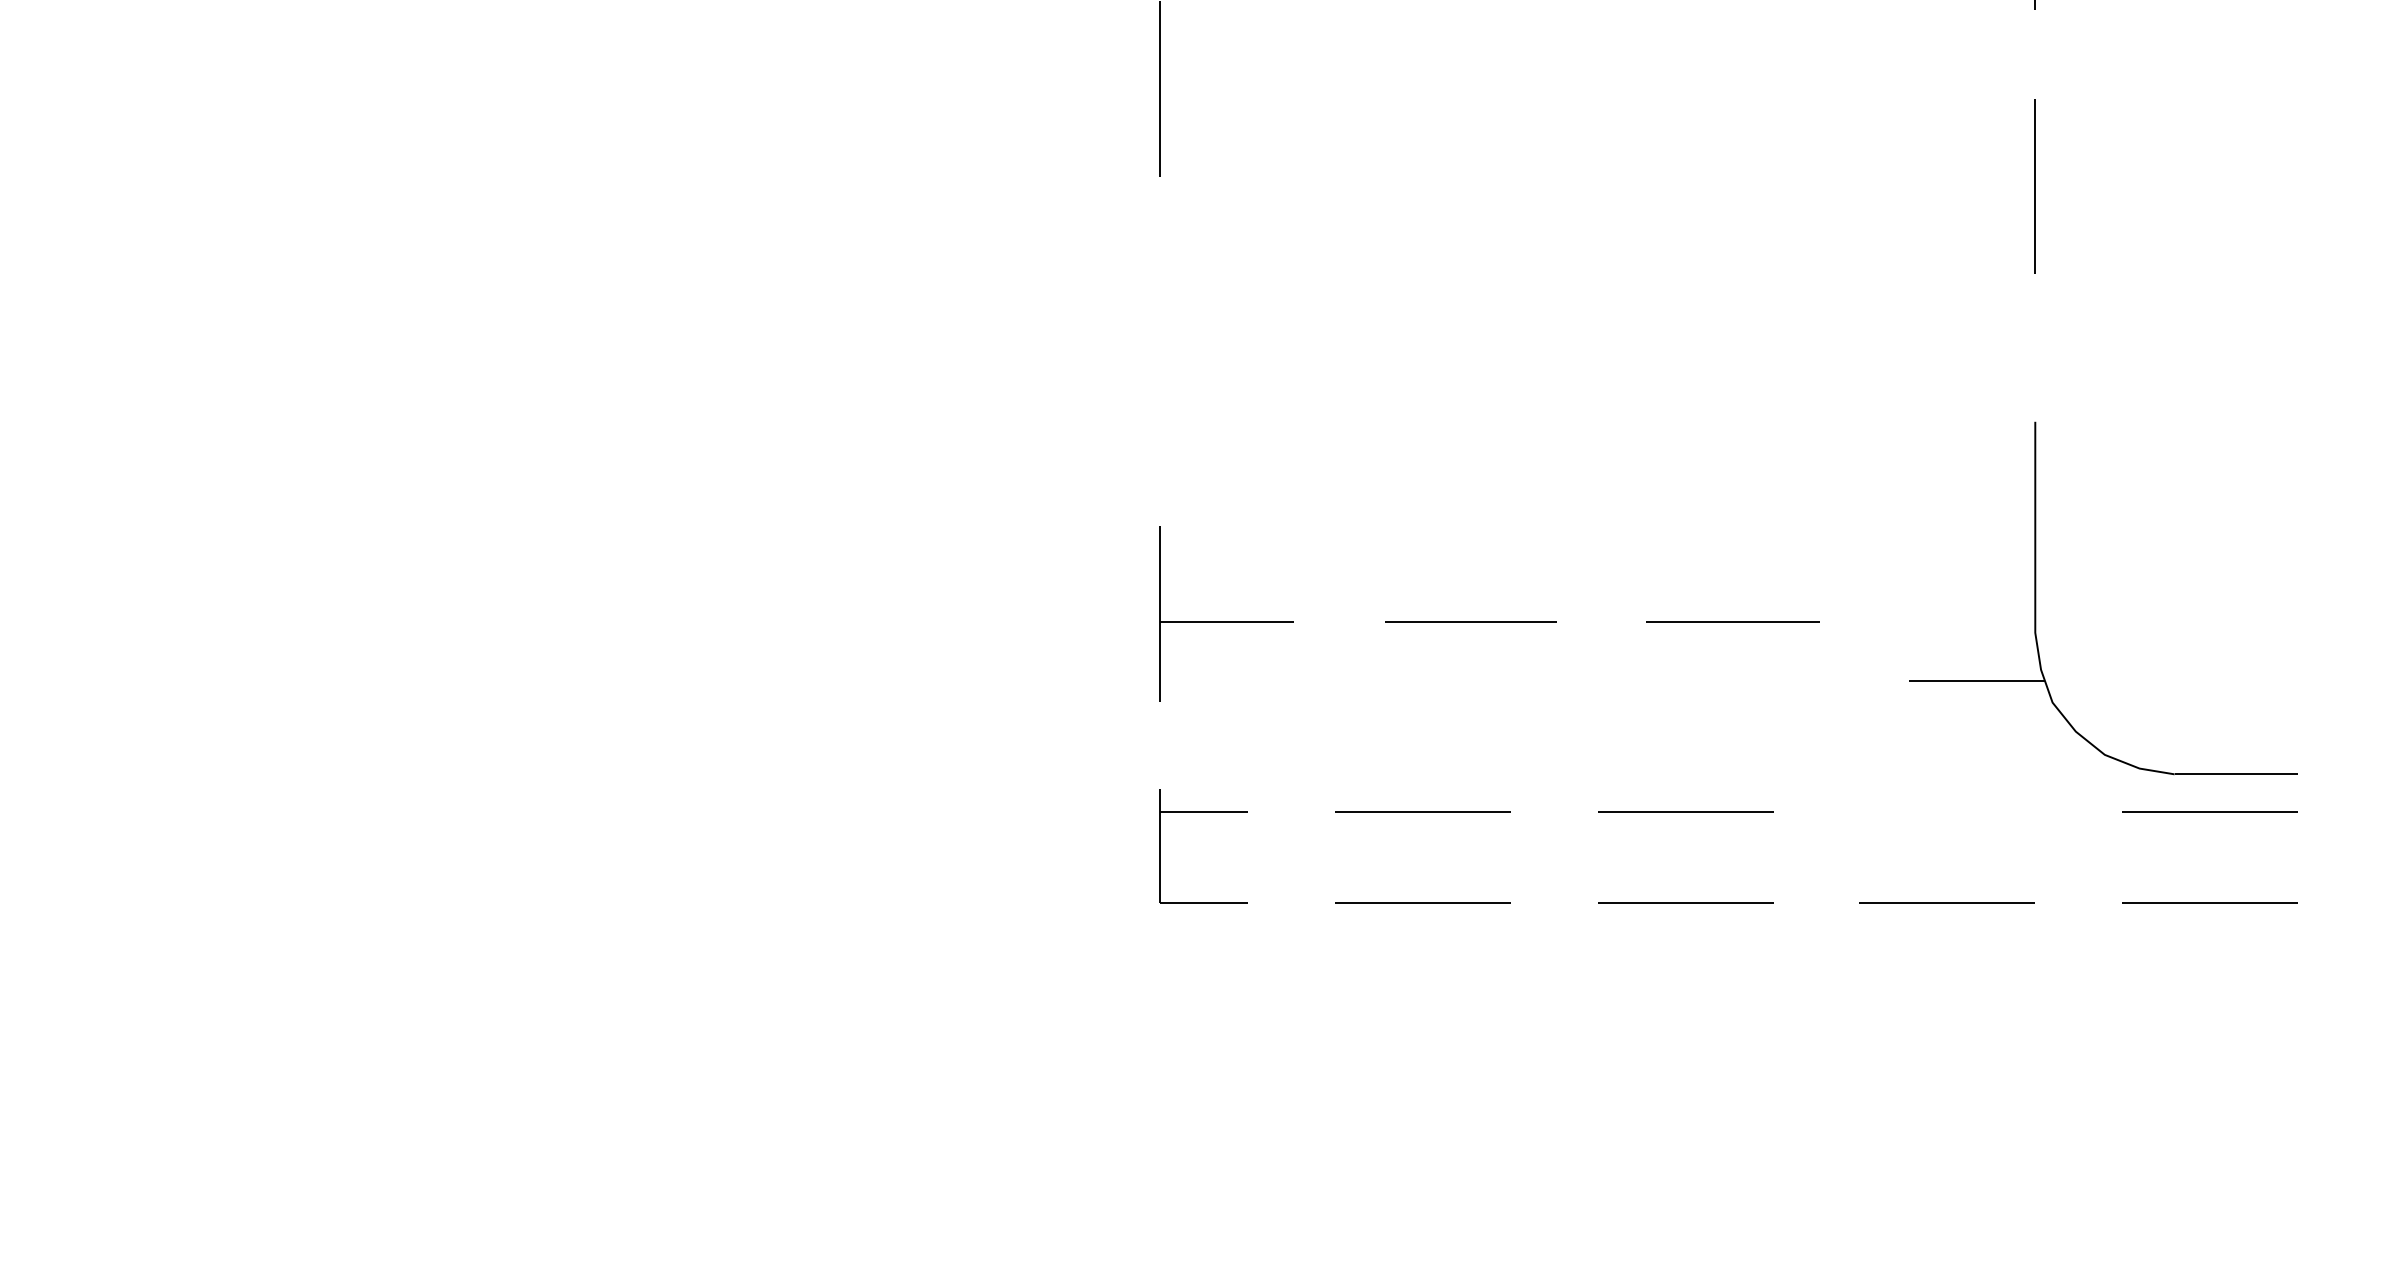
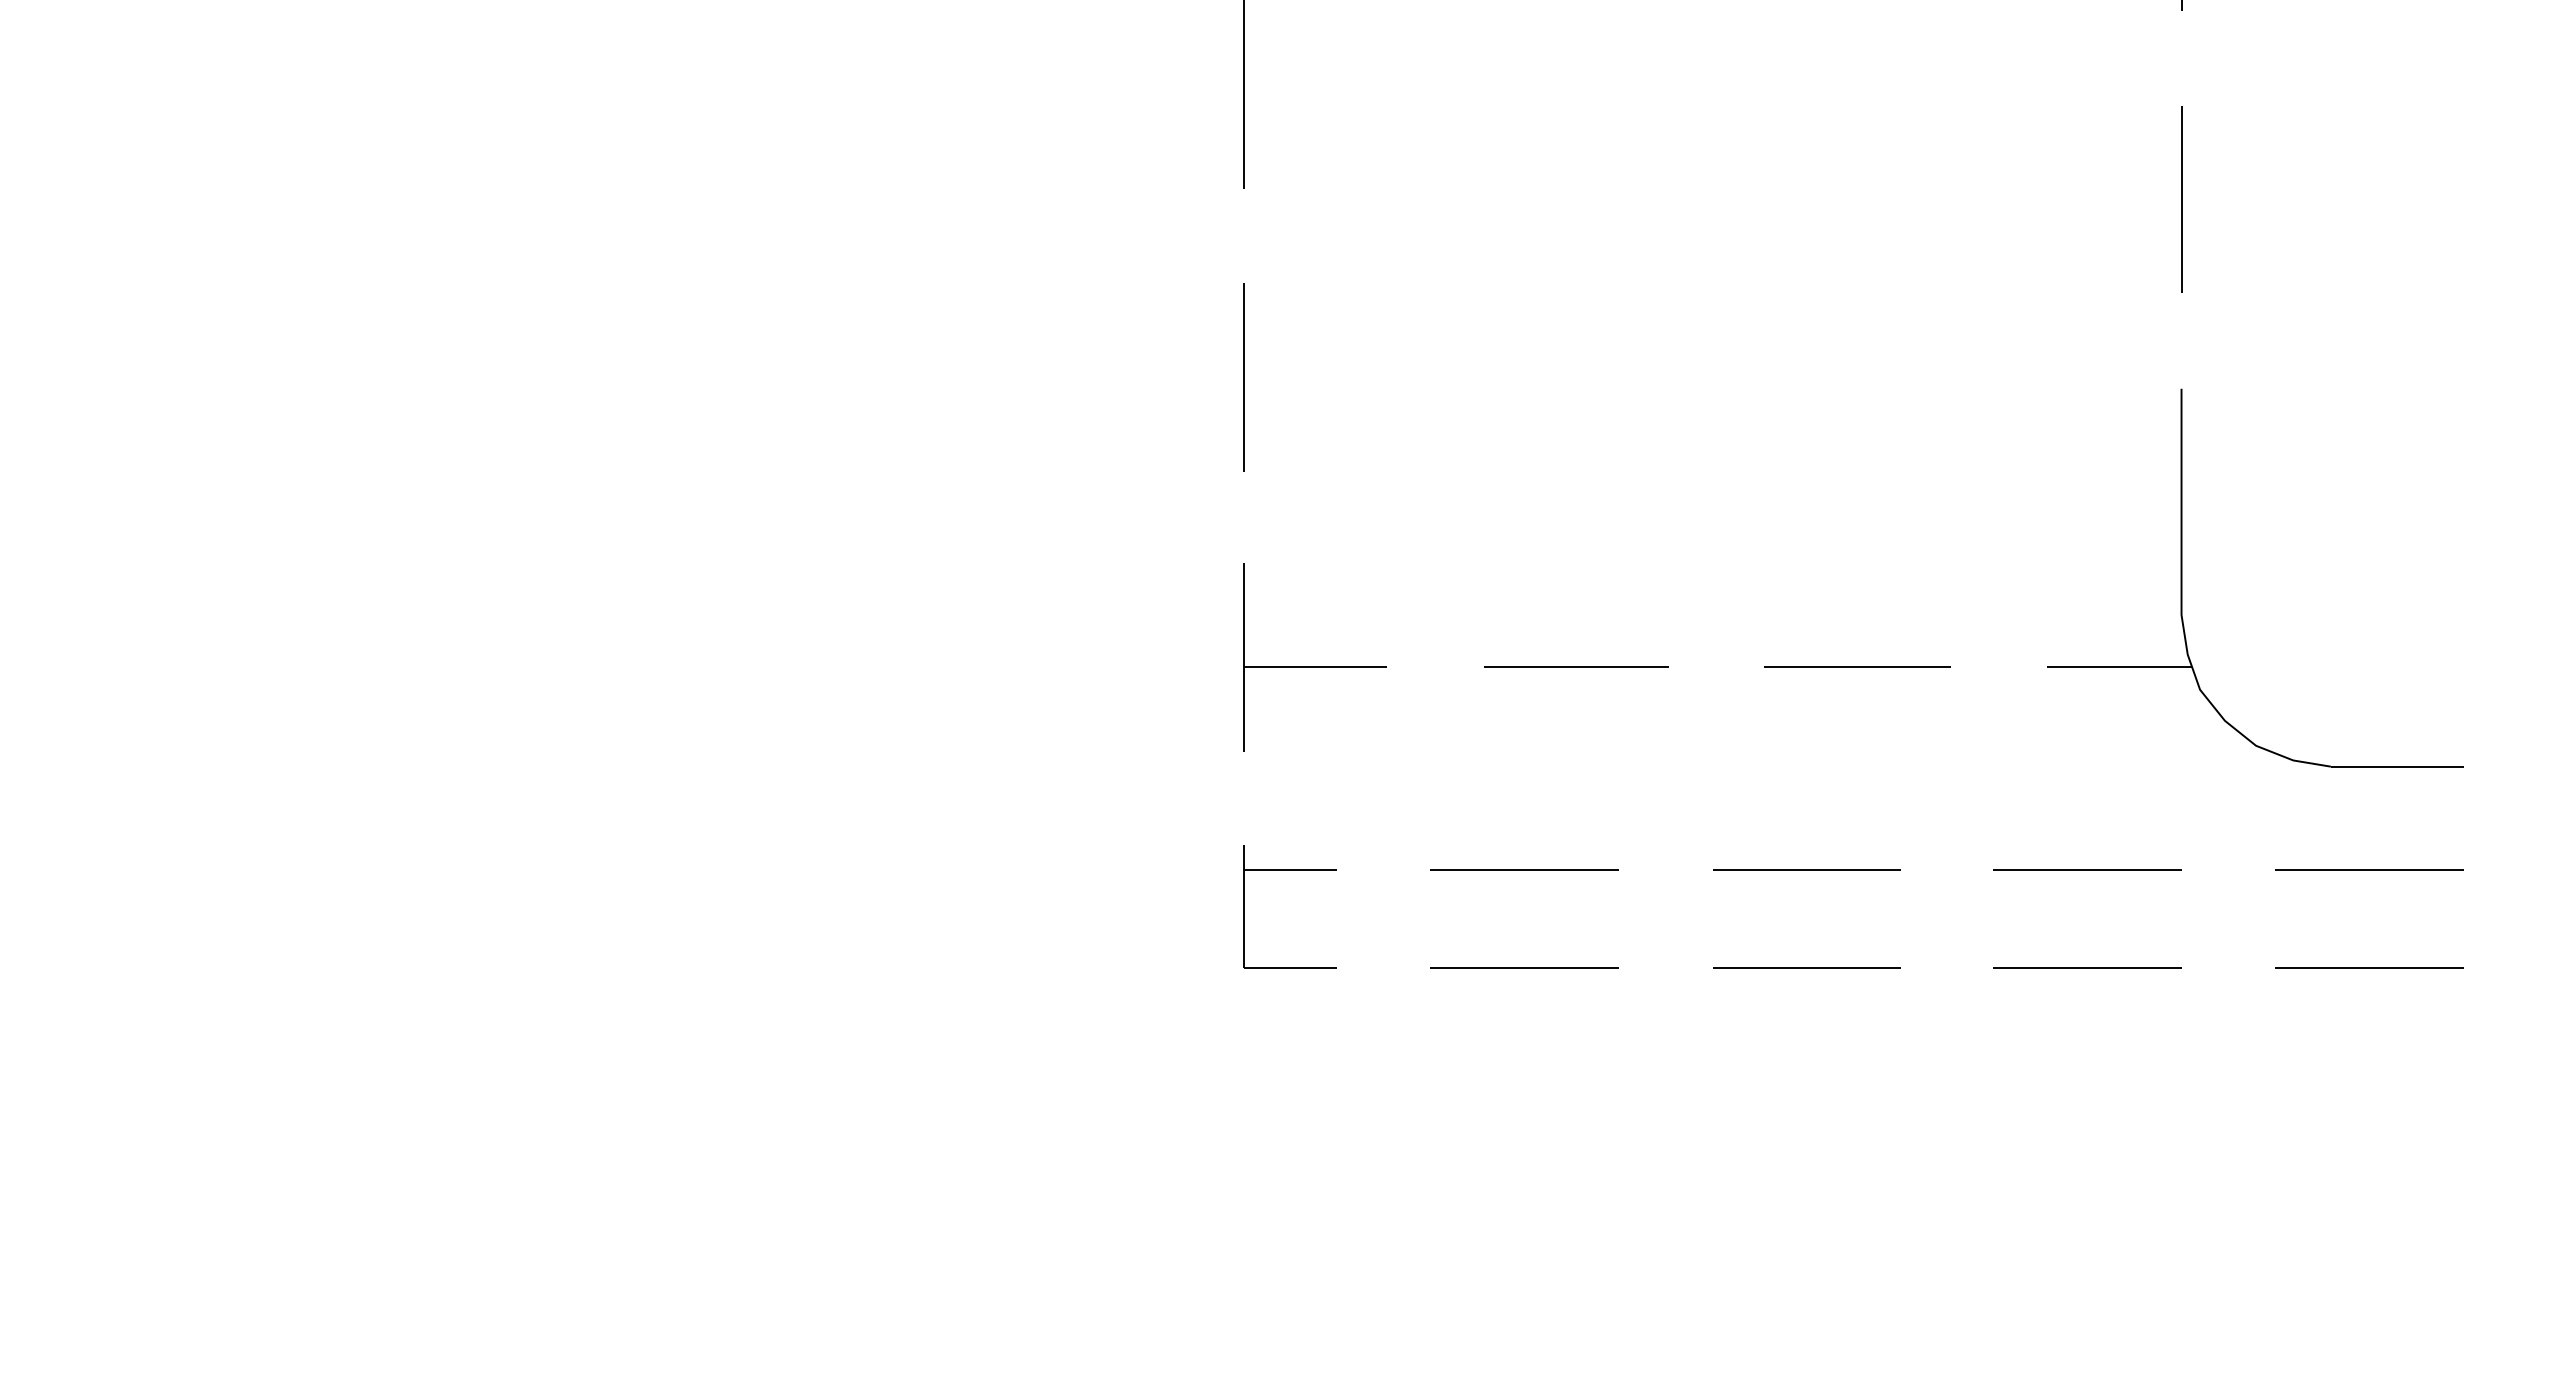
line: (1159, 351) -> (1242, 376), added
part: (2036, 598) -> (2182, 578), moved
line: (1946, 811) -> (2086, 869), added

